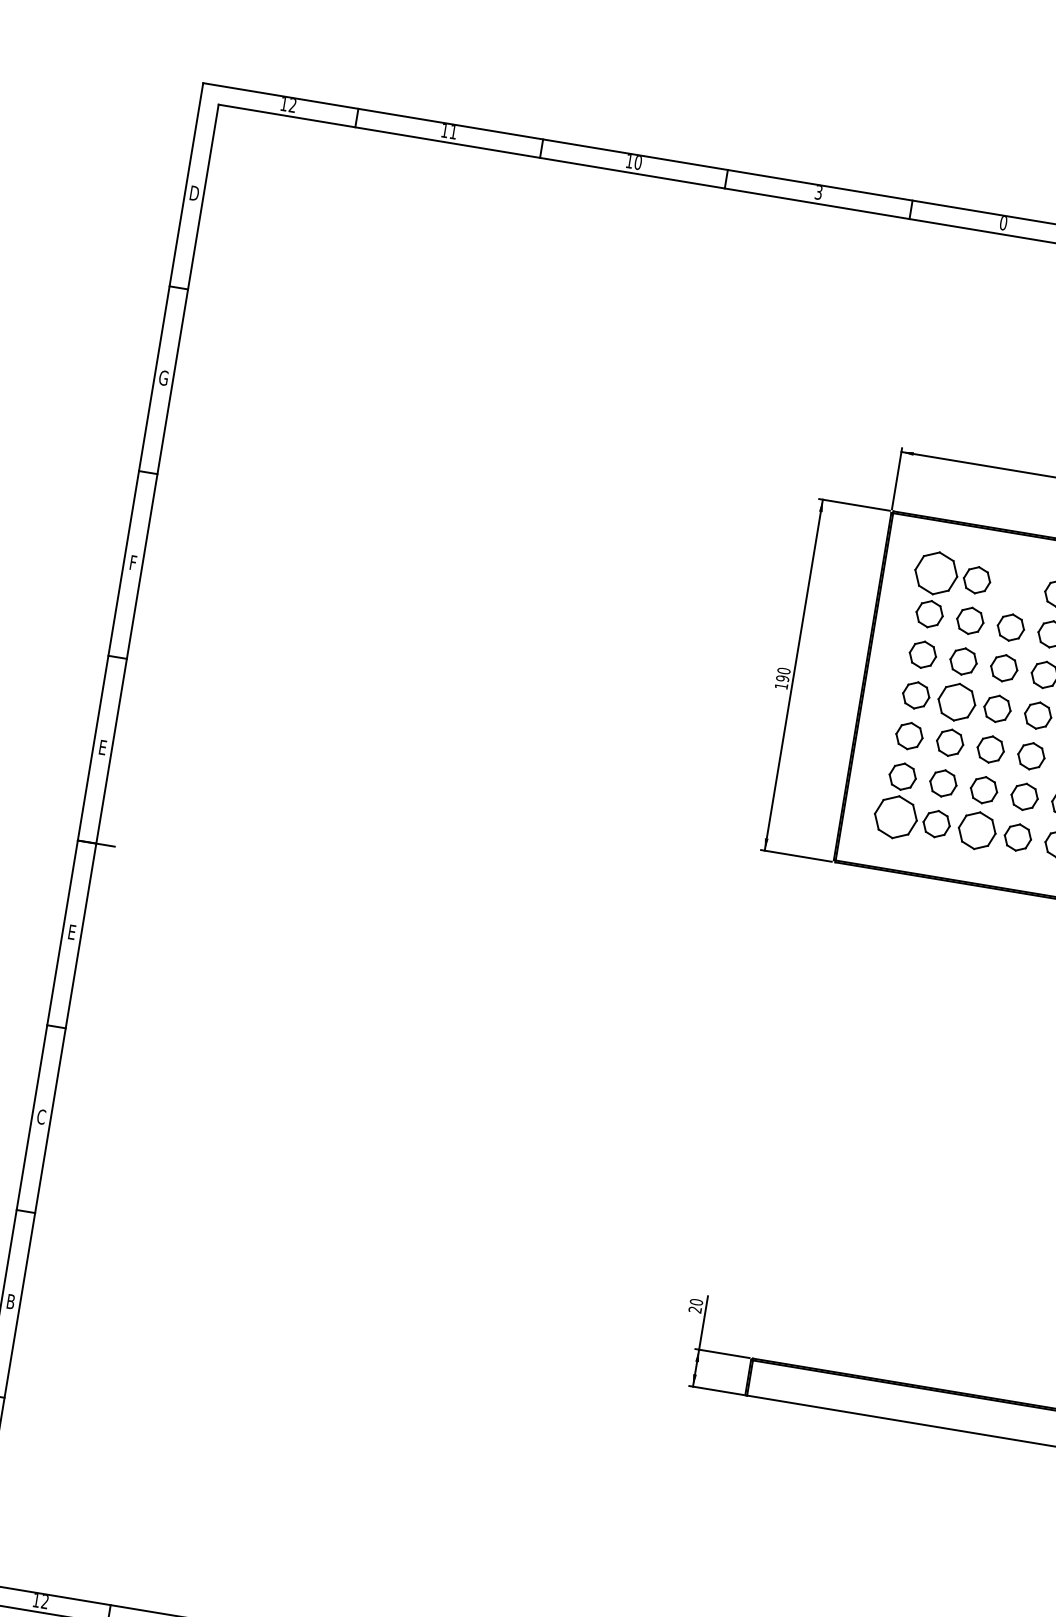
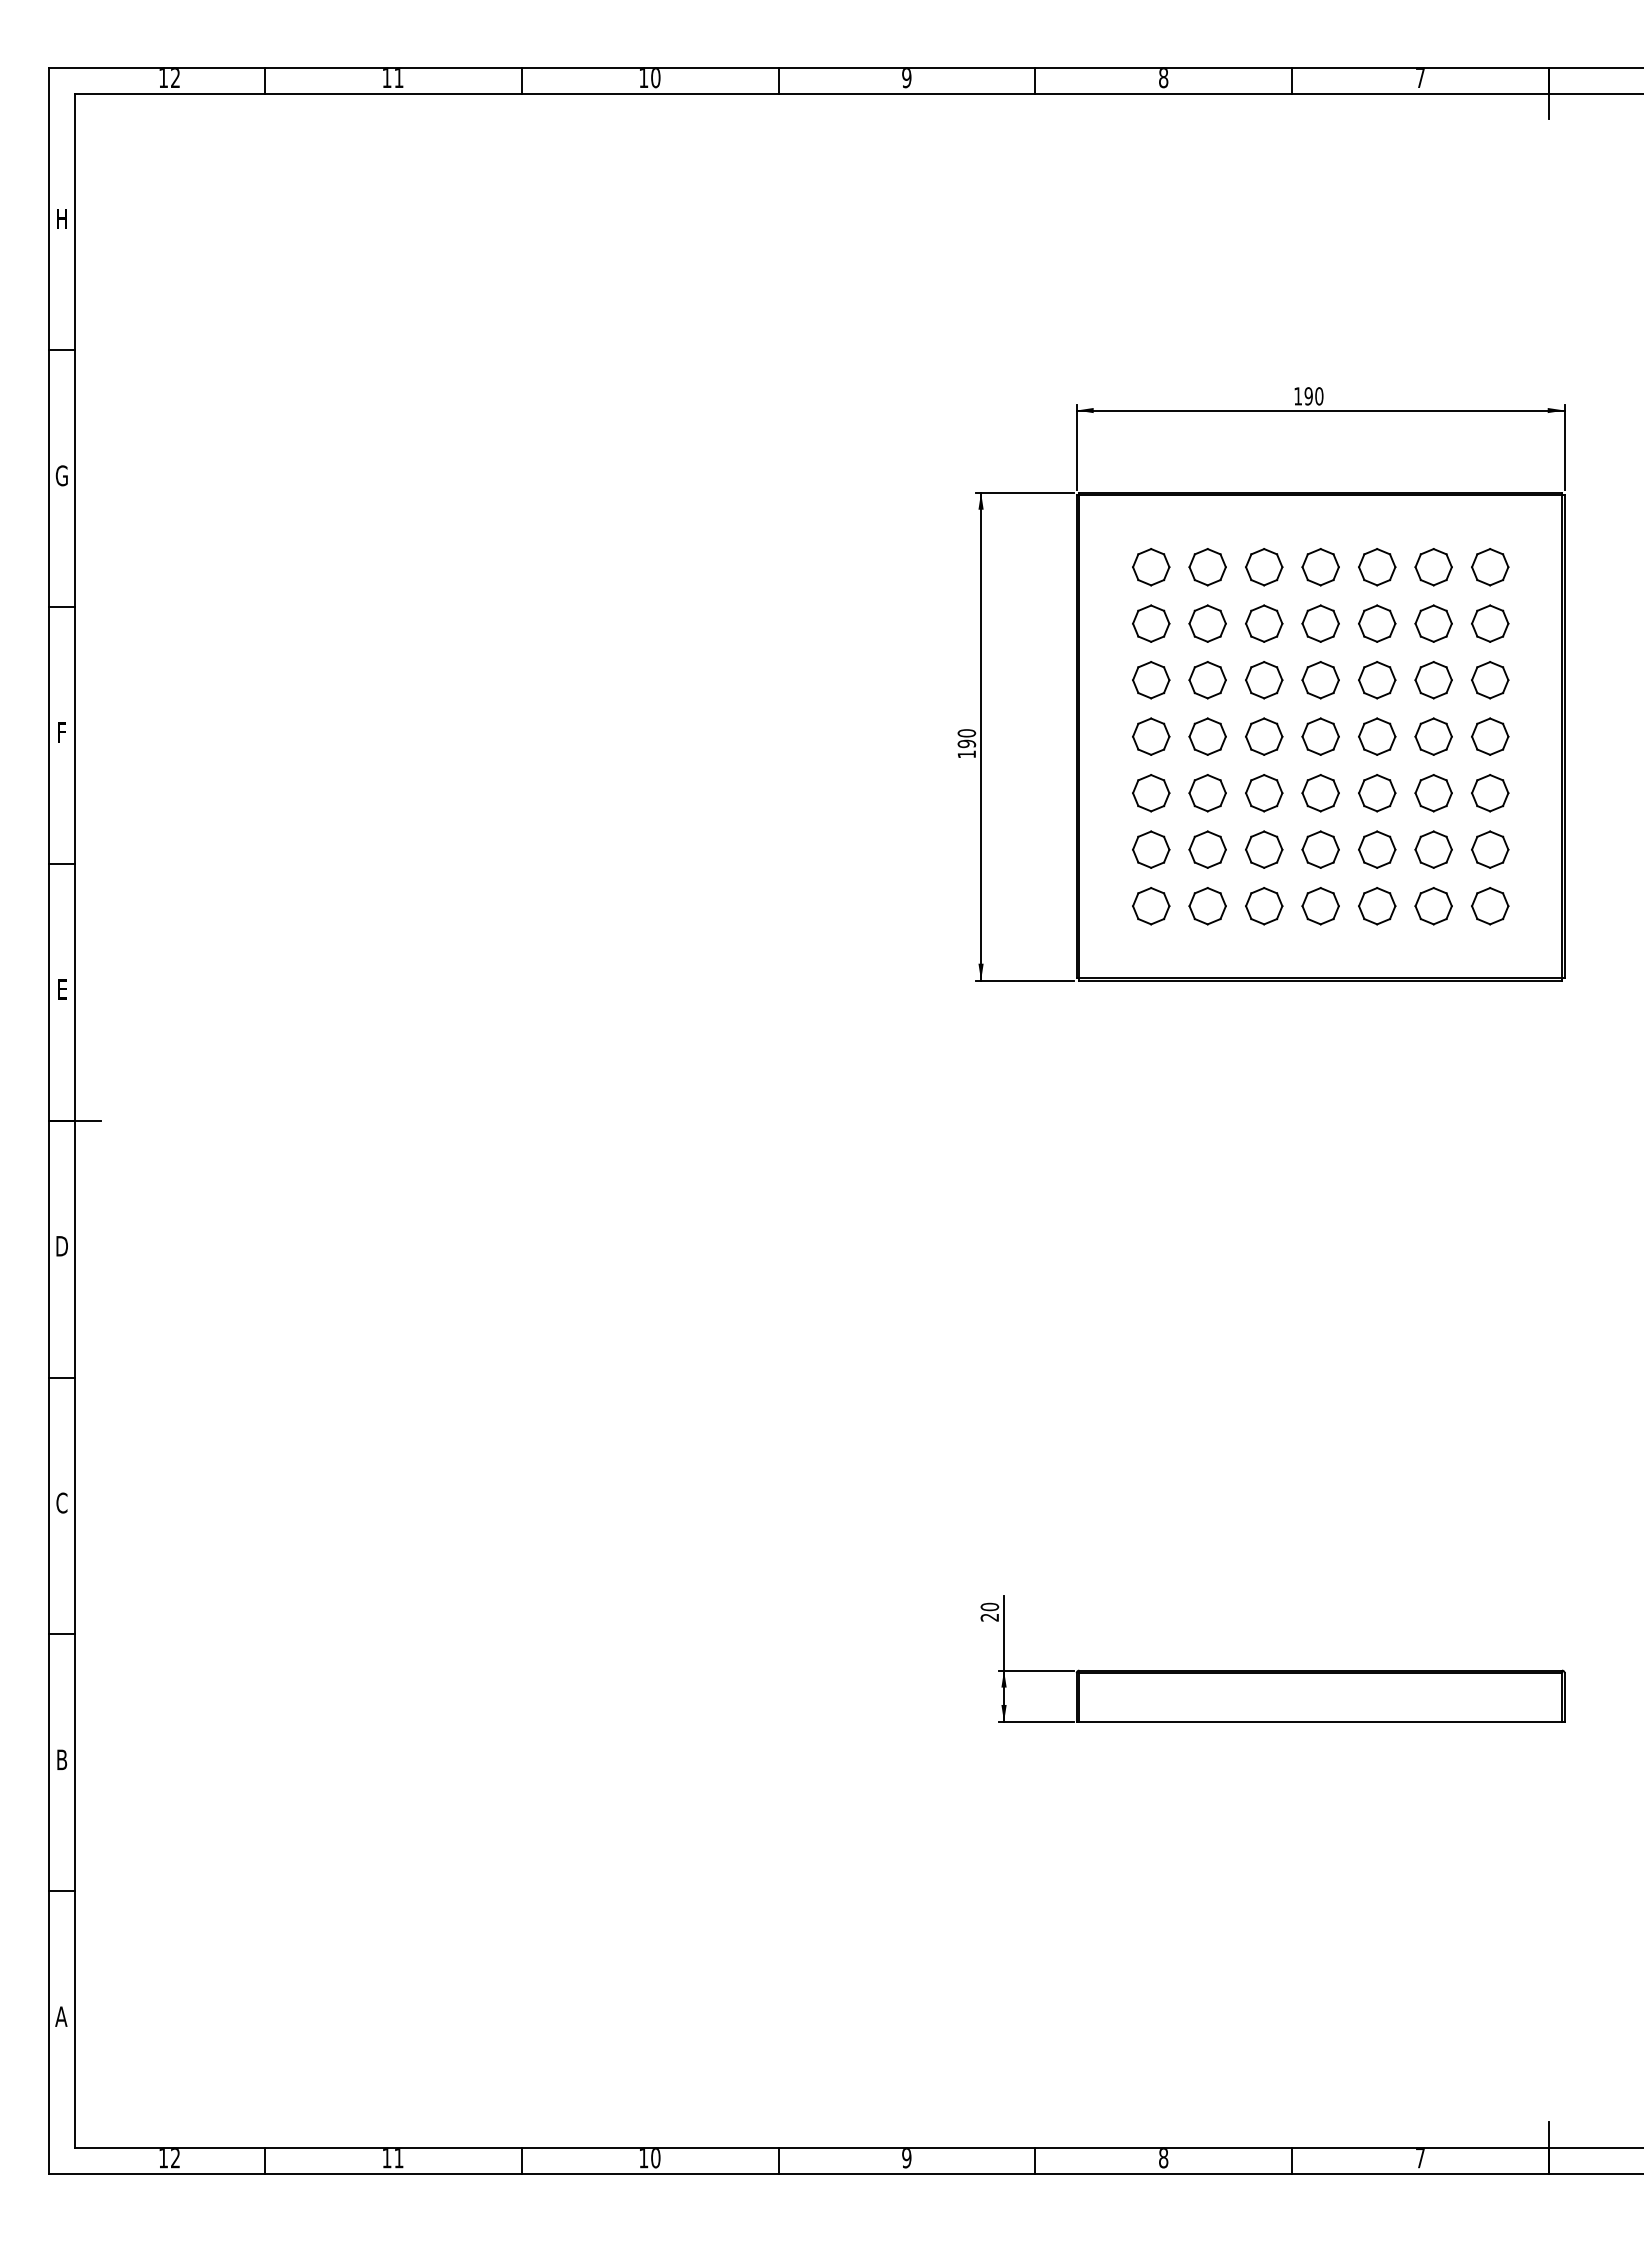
text: (818, 192) -> (906, 78), 3 -> 9
text: (194, 193) -> (62, 218), D -> H
text: (1003, 223) -> (1163, 78), 0 -> 8
part: (936, 573) -> (1151, 567), size x0.62
part: (1017, 587) -> (1264, 567), added
part: (956, 702) -> (1207, 736), size x0.71
part: (896, 817) -> (1151, 906), size x0.62
part: (977, 831) -> (1264, 906), size x0.71
text: (71, 932) -> (61, 1246), E -> D

